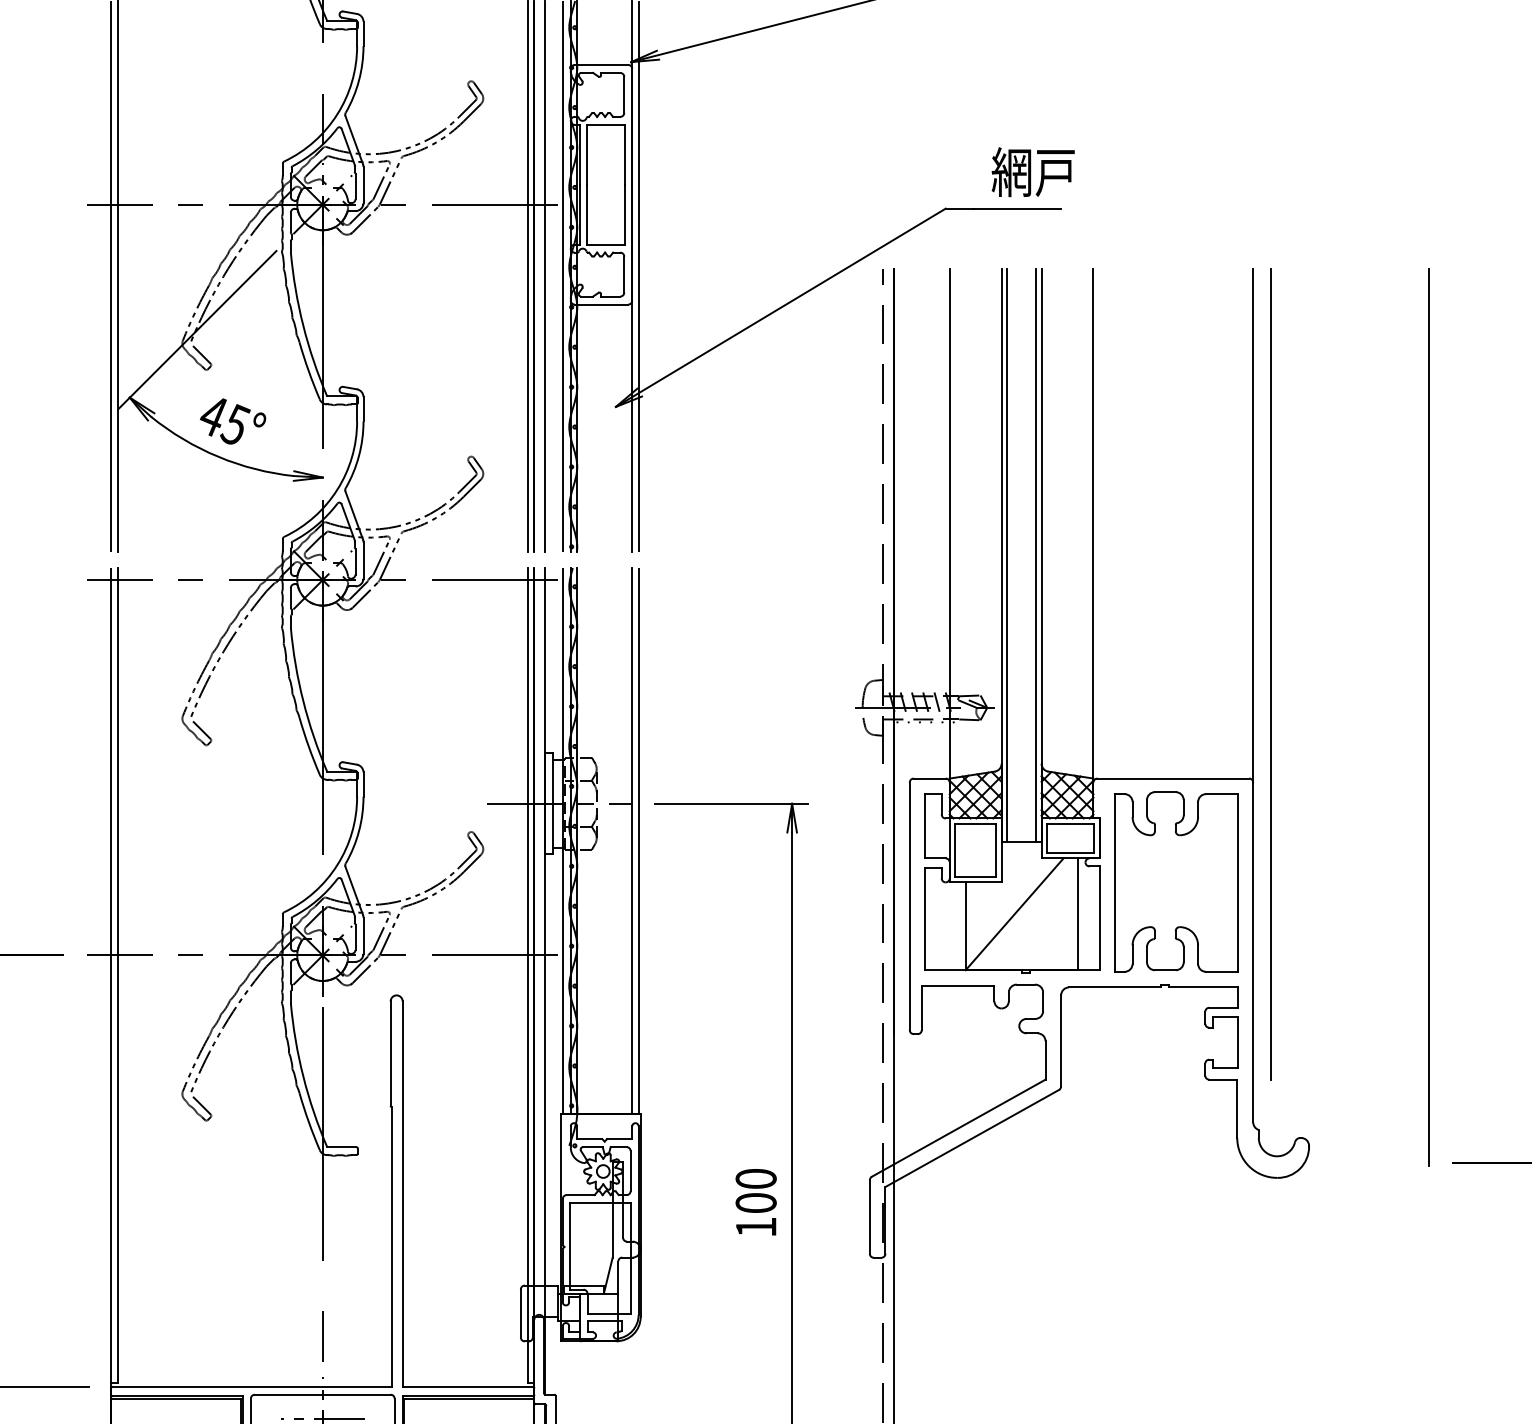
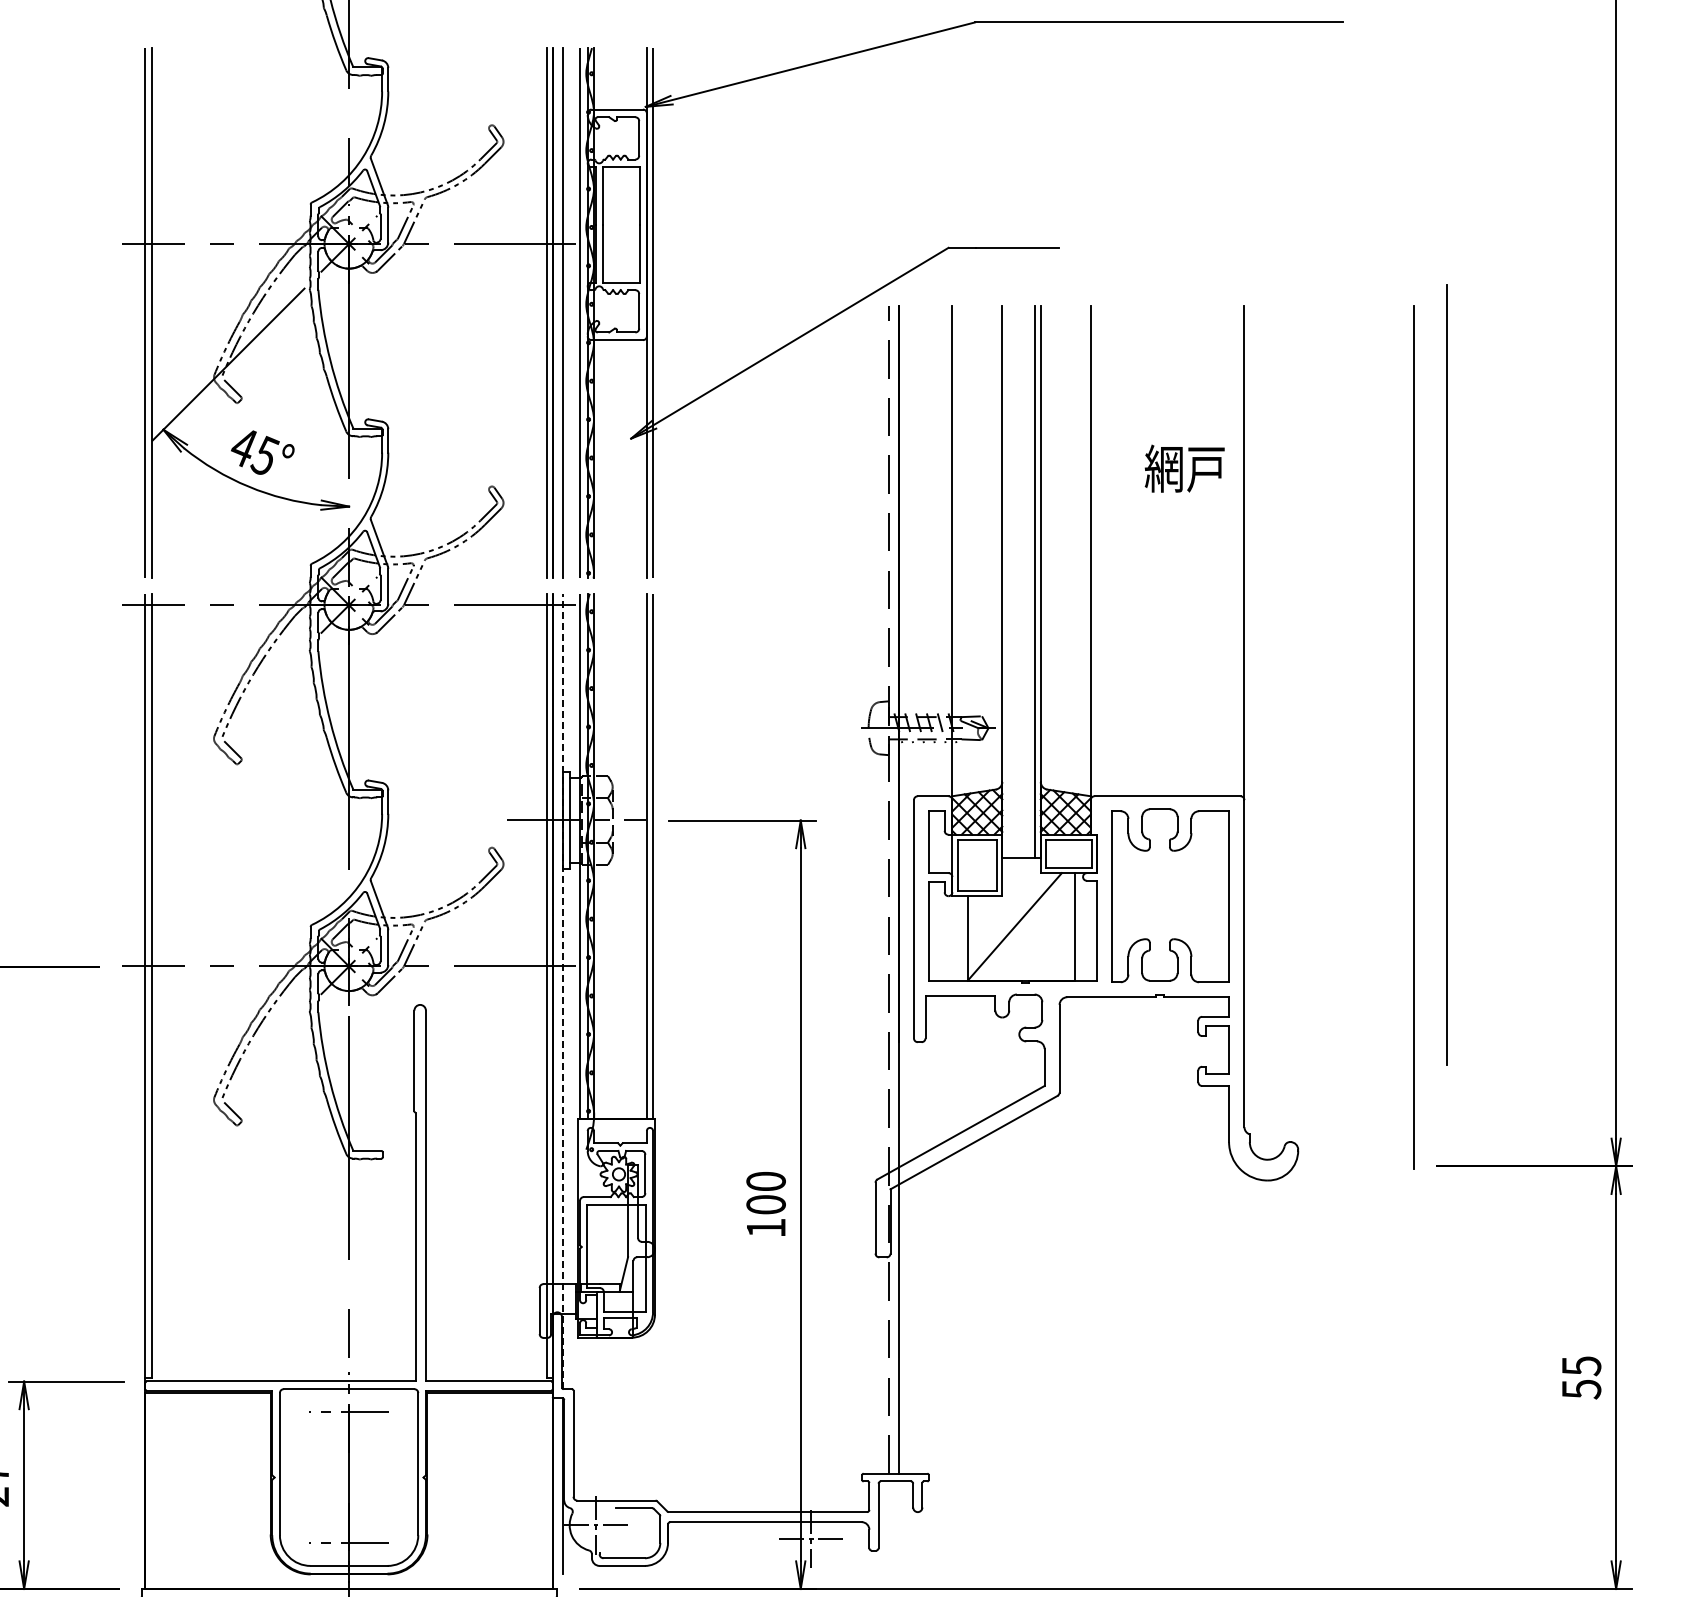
text: (1032, 171) -> (1184, 468), moved
line: (1006, 555) -> (1007, 581), removed
line: (1270, 673) -> (1446, 674), moved
line: (544, 981) -> (562, 991), solid -> dashed

